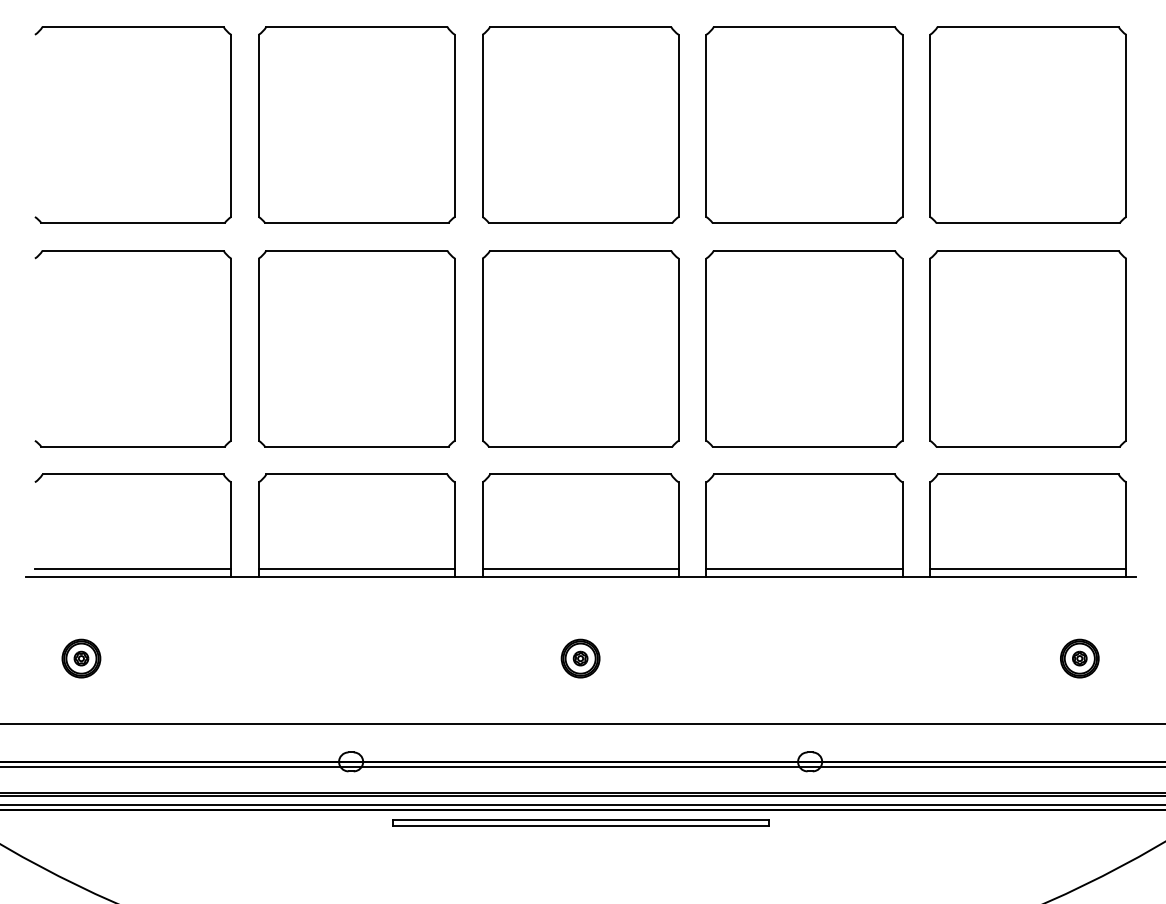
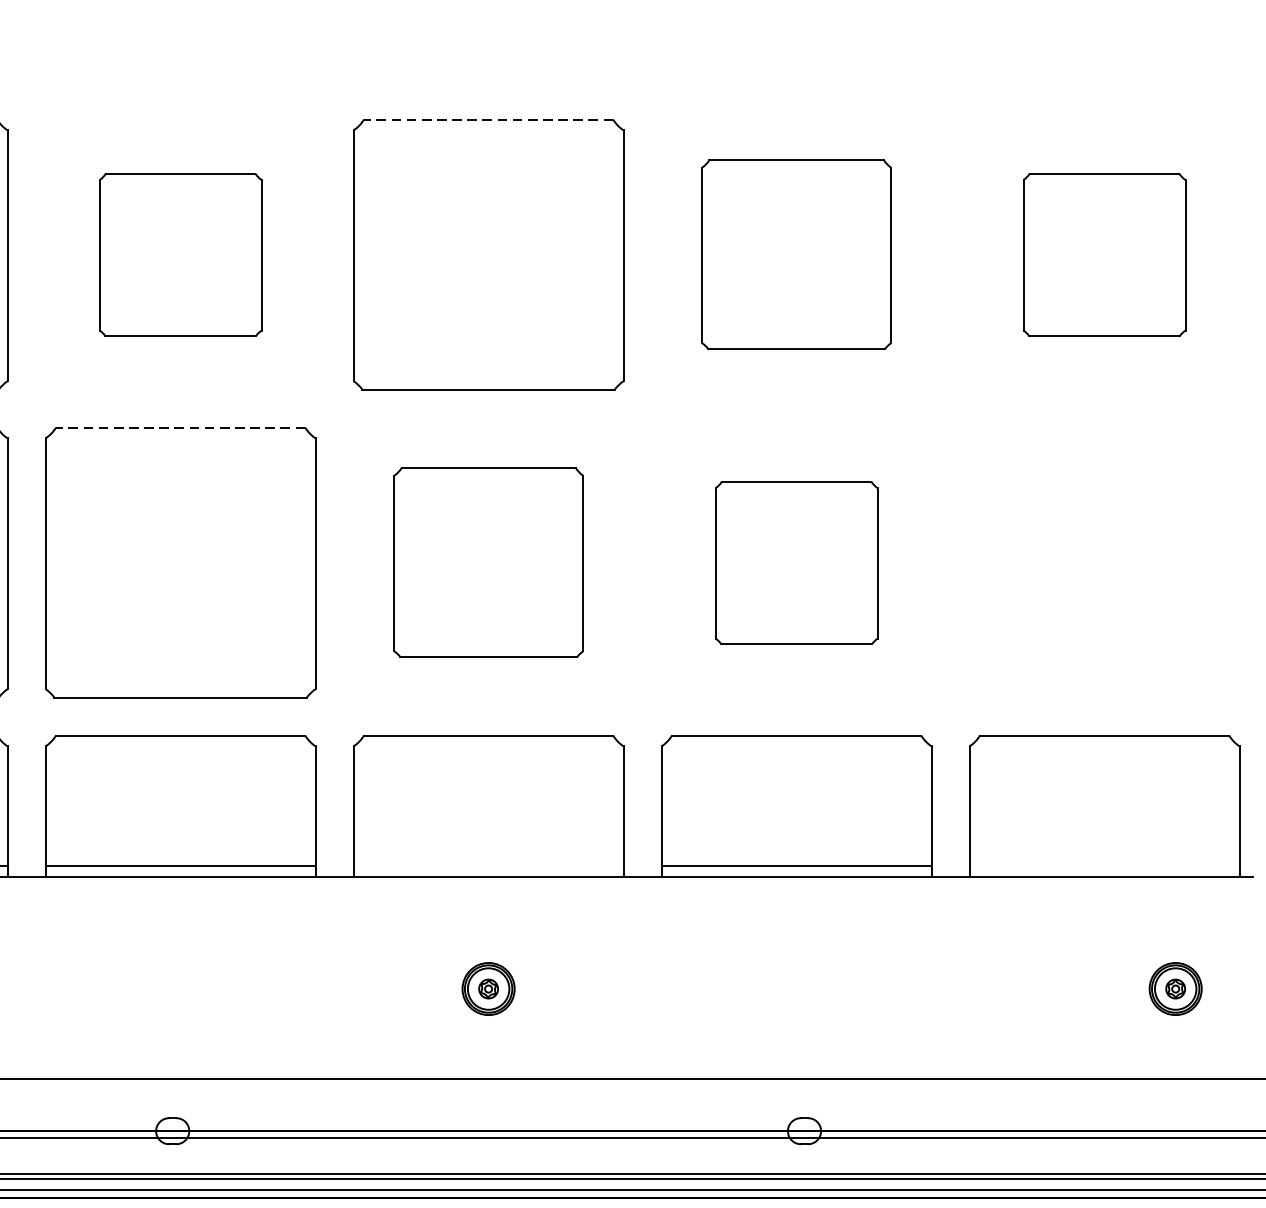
line: (580, 26) -> (488, 118), solid -> dashed
part: (356, 124) -> (180, 253), size x0.6
part: (804, 124) -> (796, 253), size x0.7
part: (1027, 124) -> (1103, 253), size x0.6
line: (356, 250) -> (180, 427), solid -> dashed
part: (580, 348) -> (488, 562), size x0.7
part: (804, 348) -> (796, 562), size x0.6
part: (1027, 348) -> (1103, 562), removed
line: (580, 569) -> (488, 866), removed
line: (1028, 569) -> (1105, 866), removed

